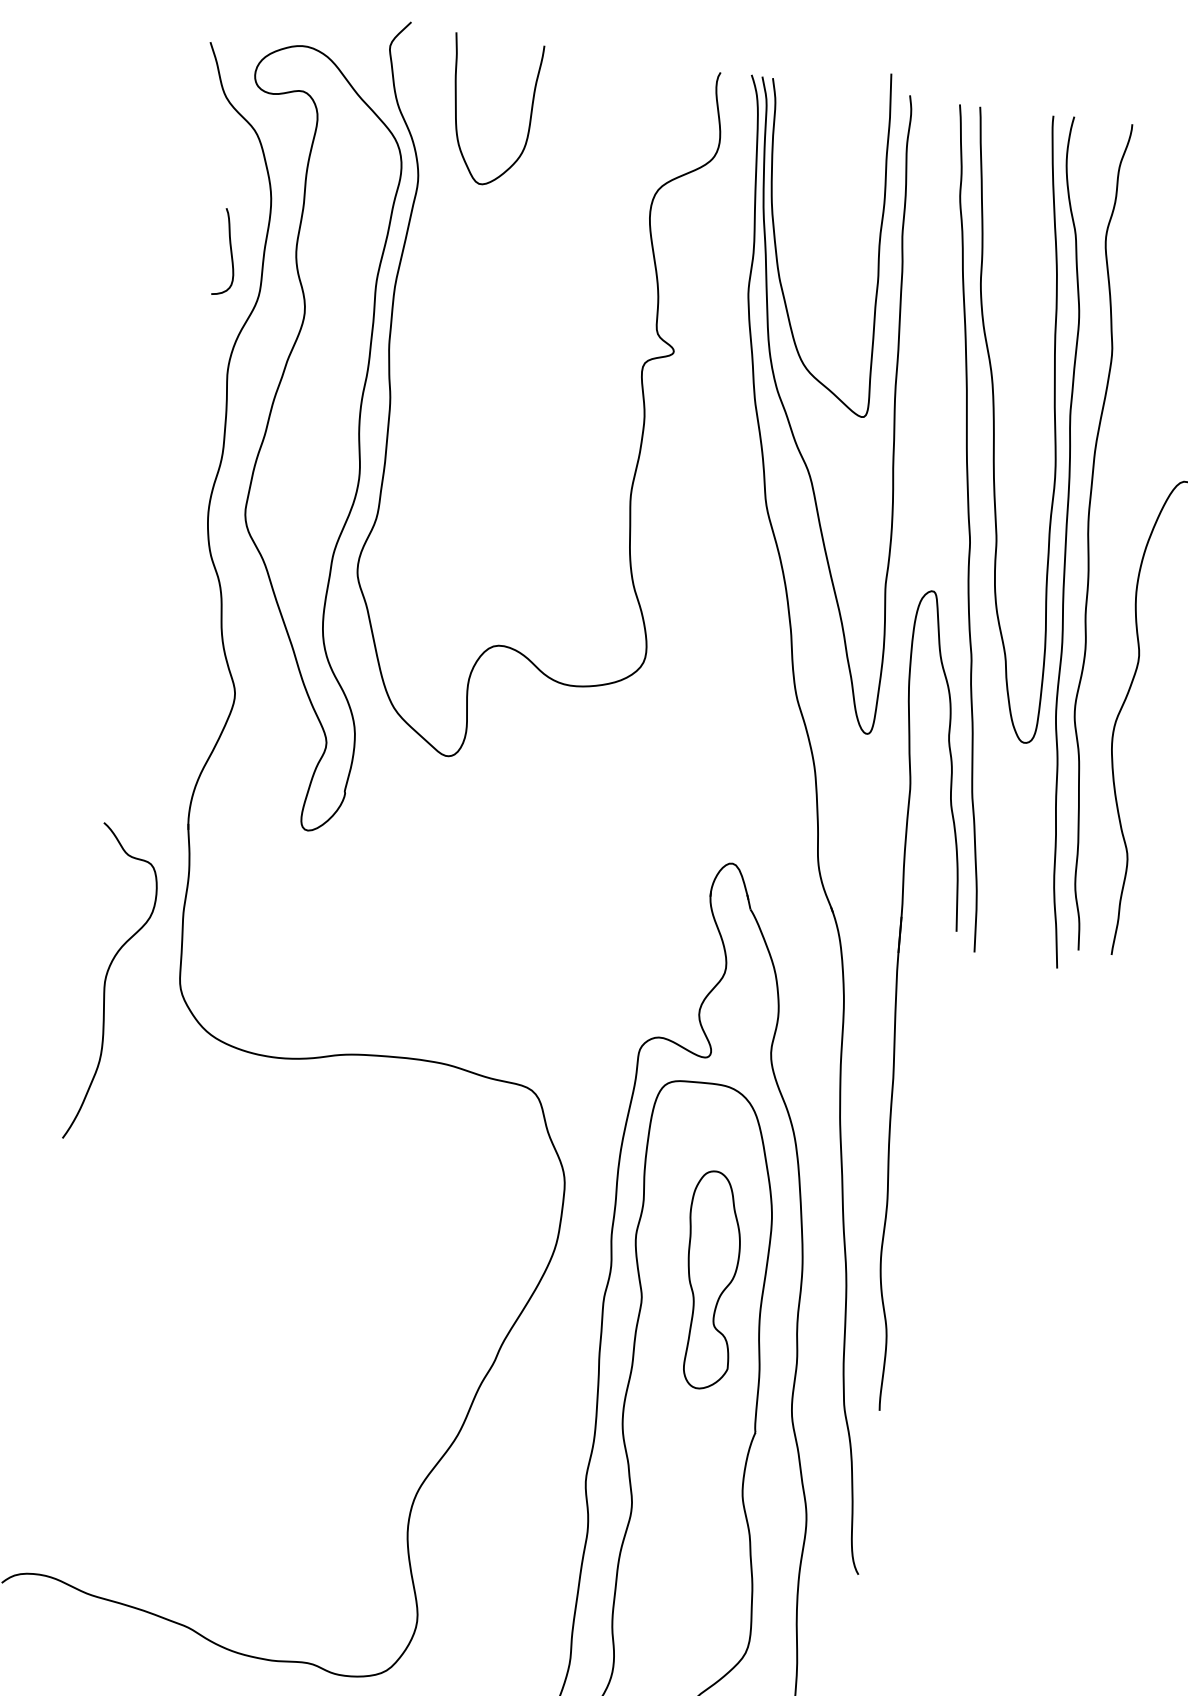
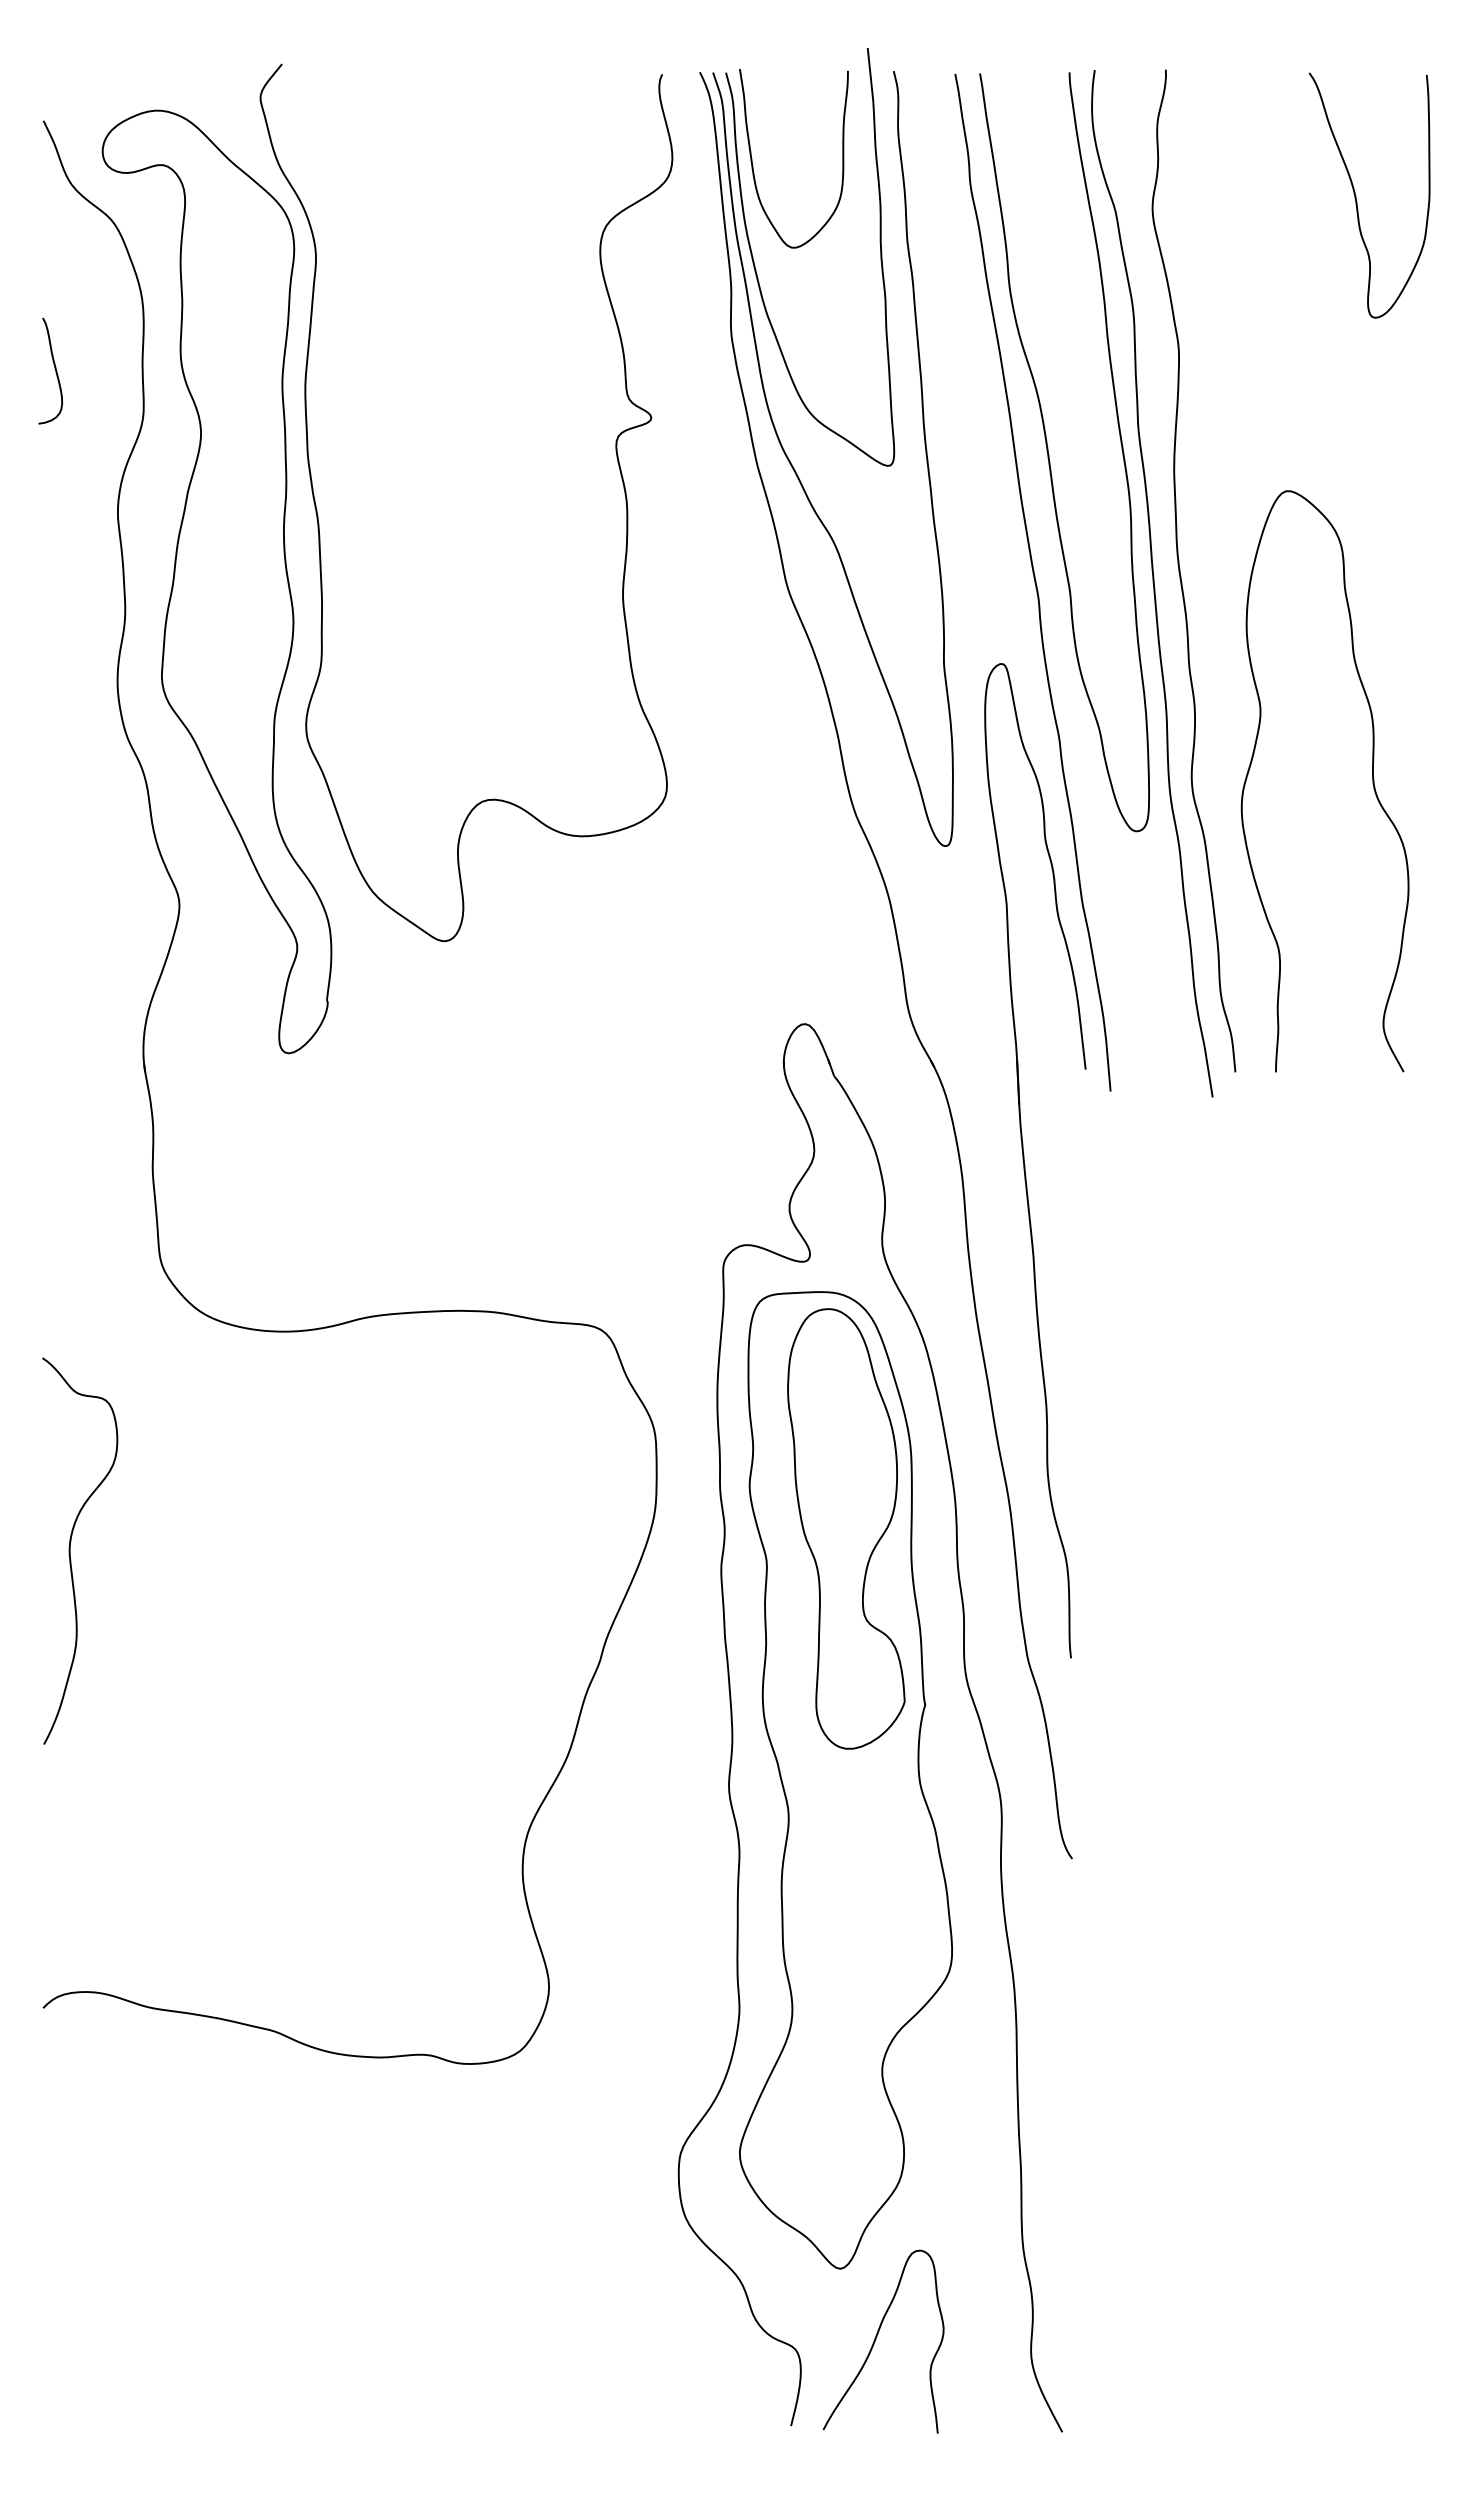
curve: (456, 112) -> (753, 165), moved
curve: (230, 250) -> (54, 368), moved
curve: (105, 982) -> (70, 1550), moved
part: (710, 1280) -> (846, 1528), size x1.67

